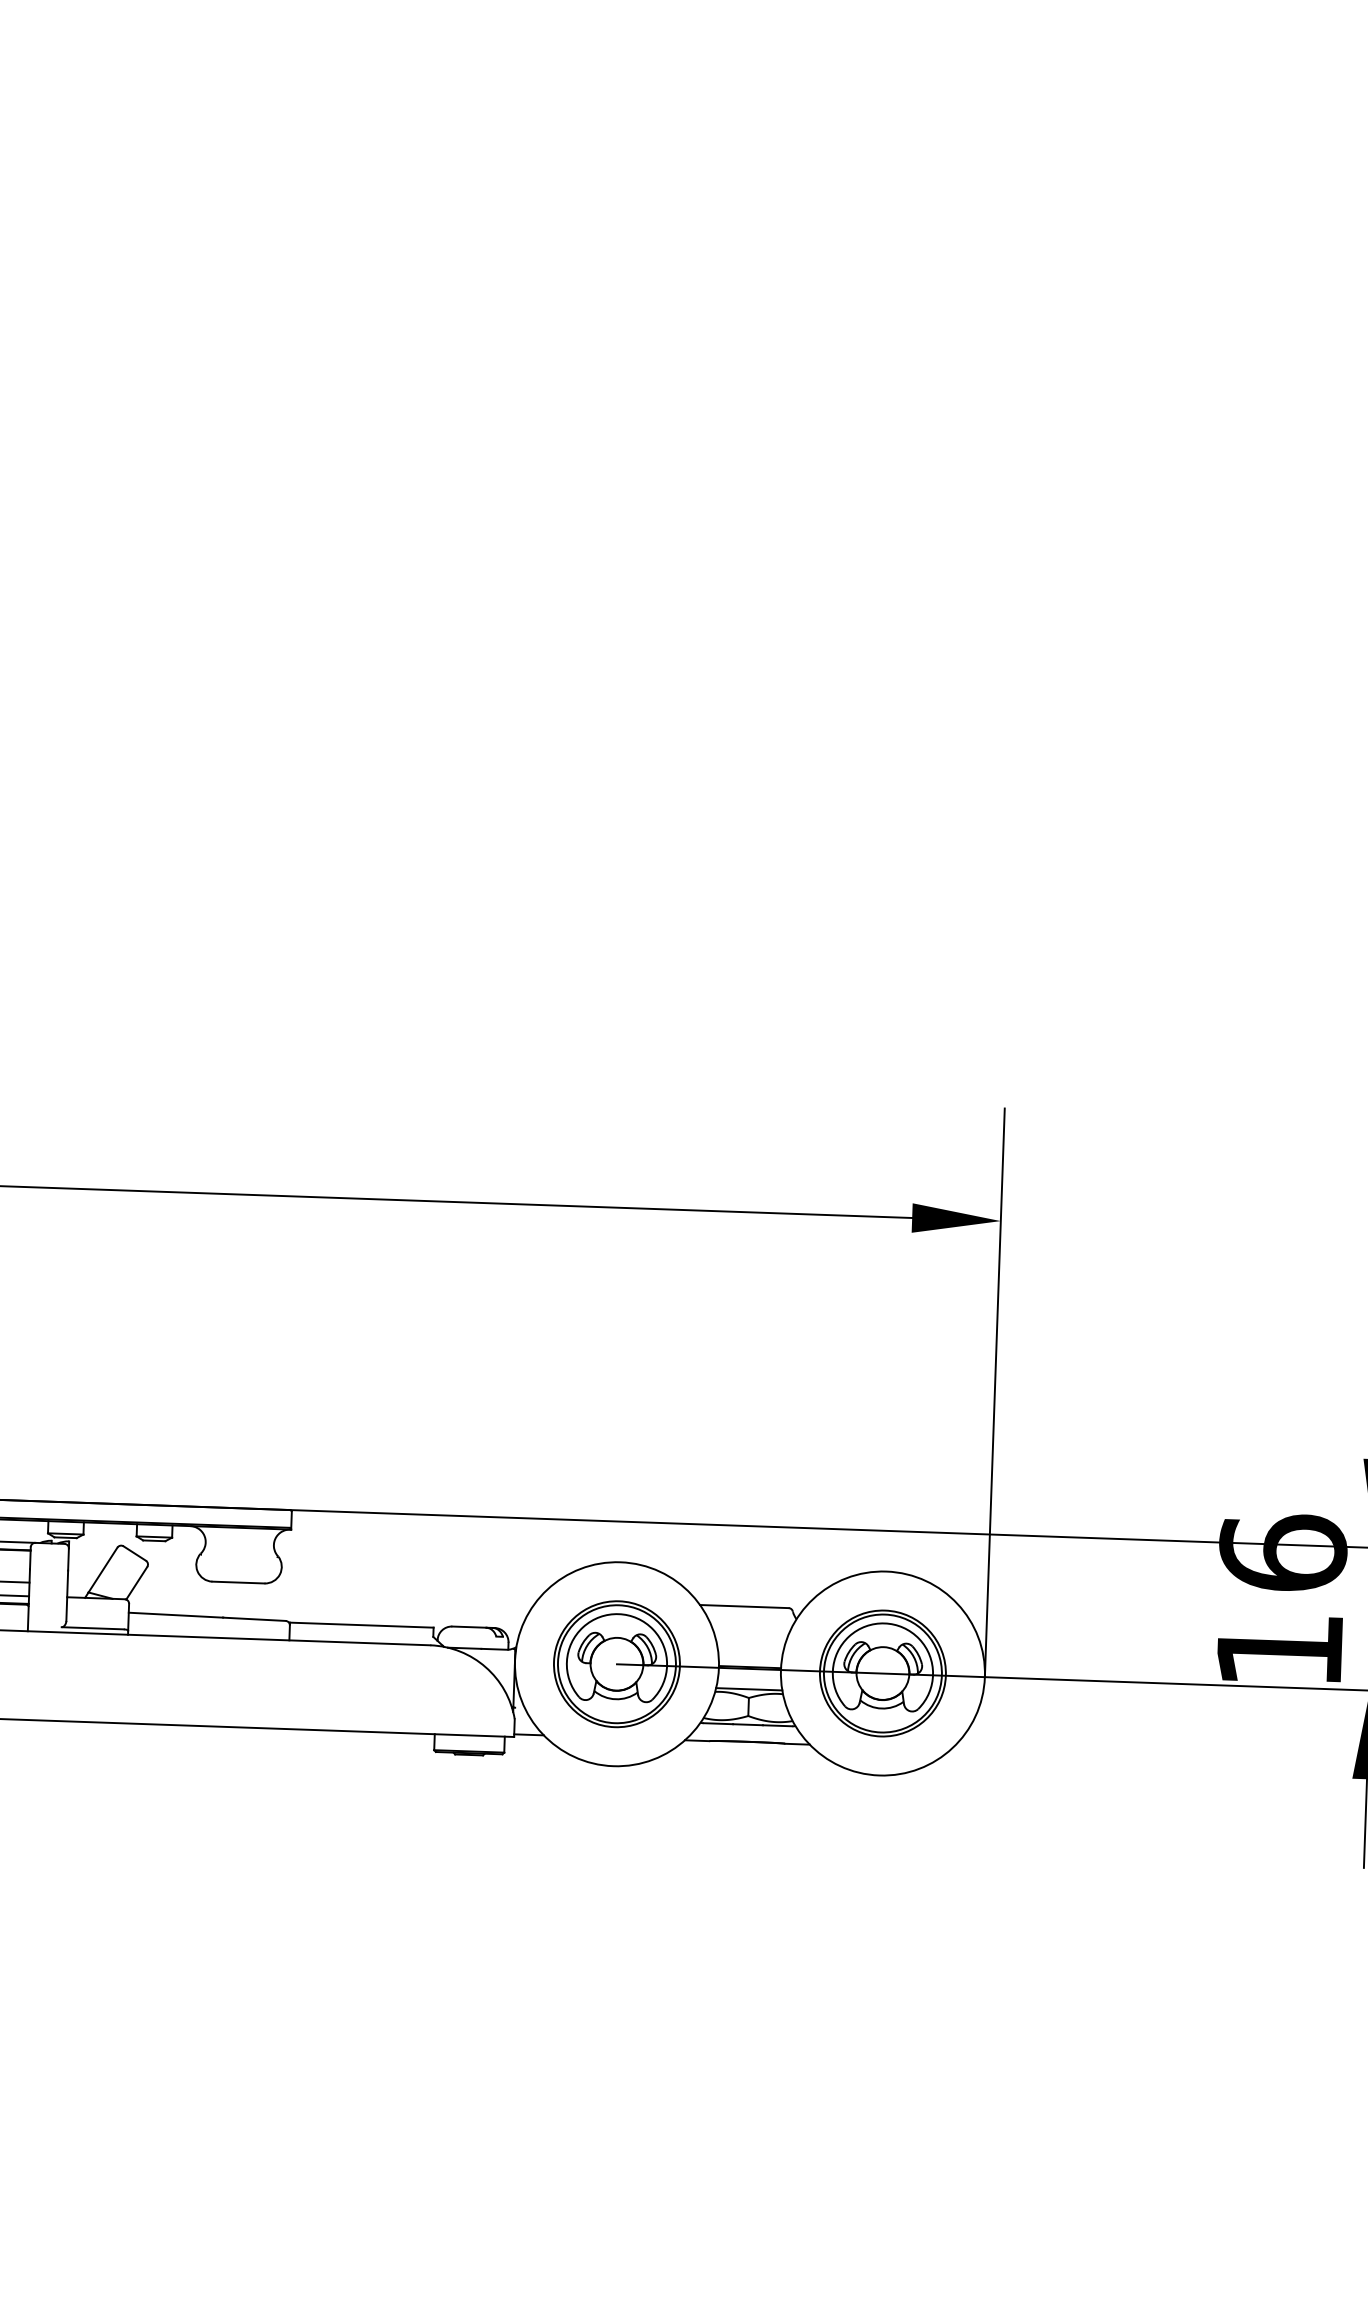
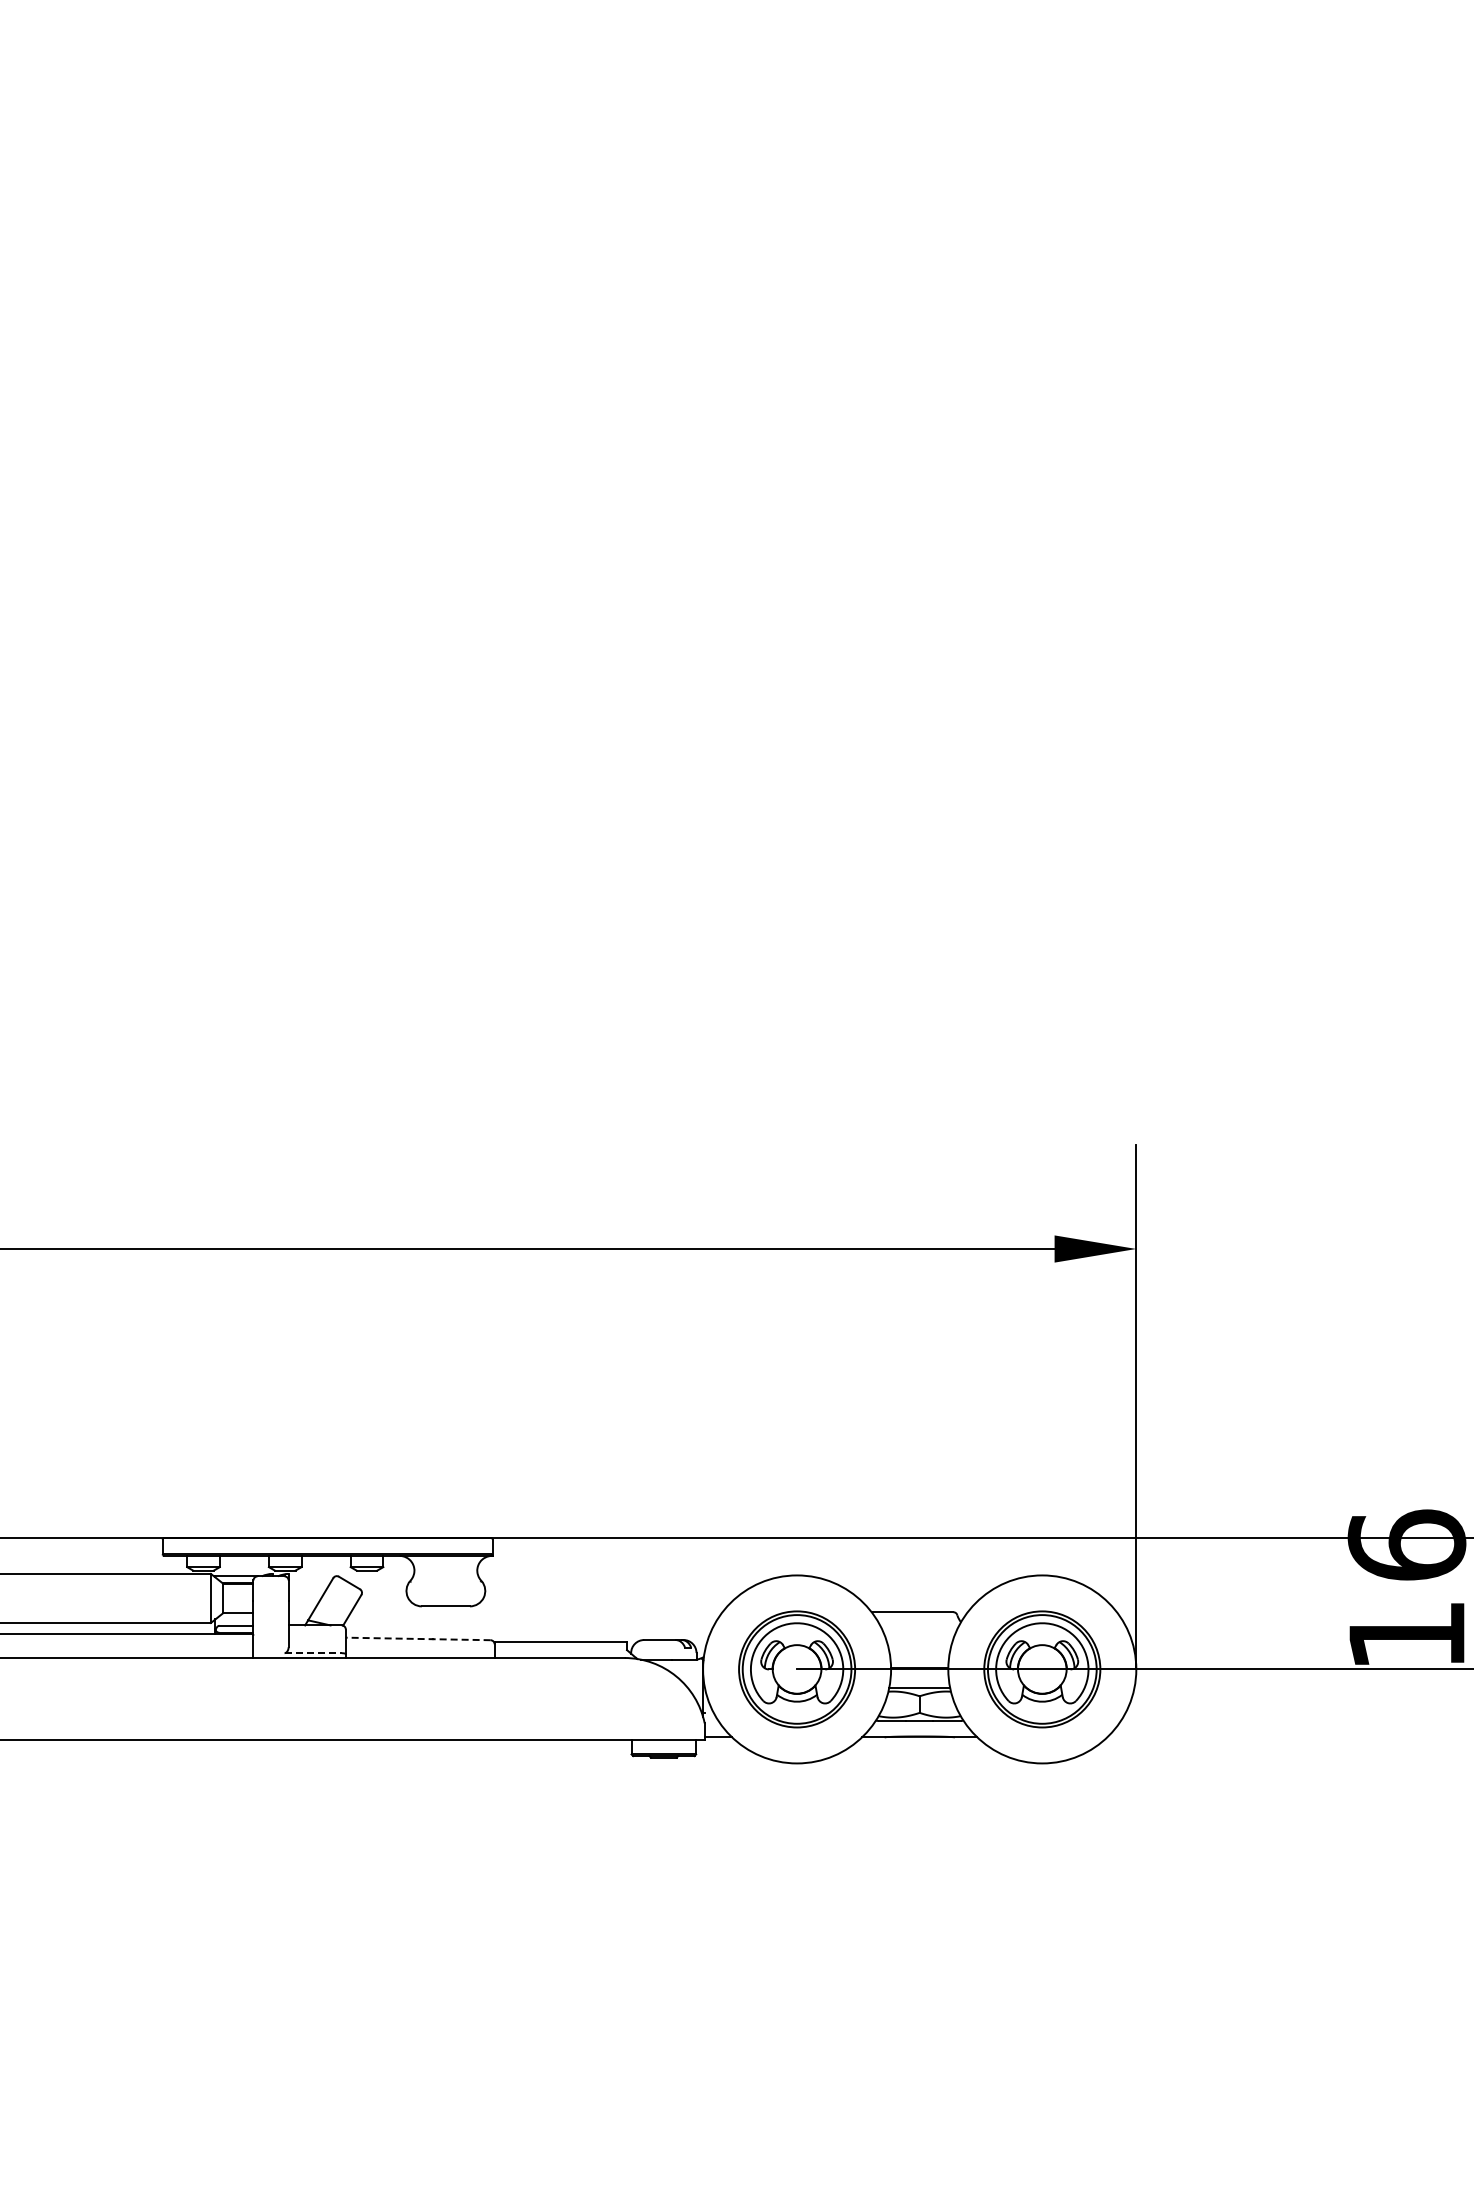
line: (206, 1616) -> (417, 1638), solid -> dashed
line: (93, 1628) -> (313, 1653), solid -> dashed

